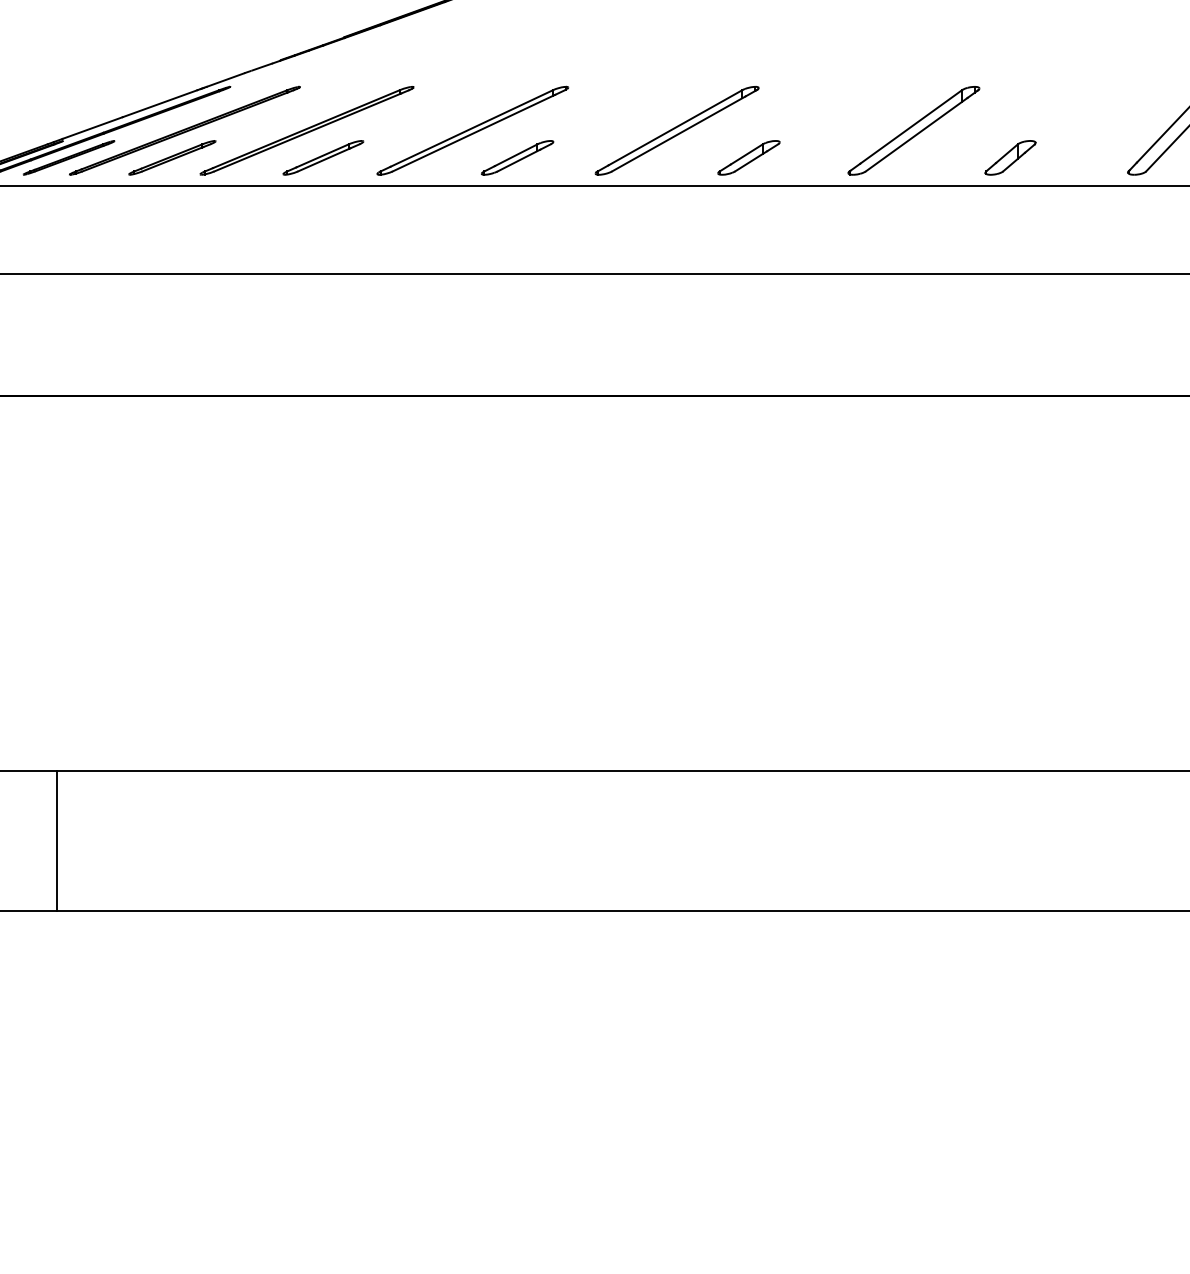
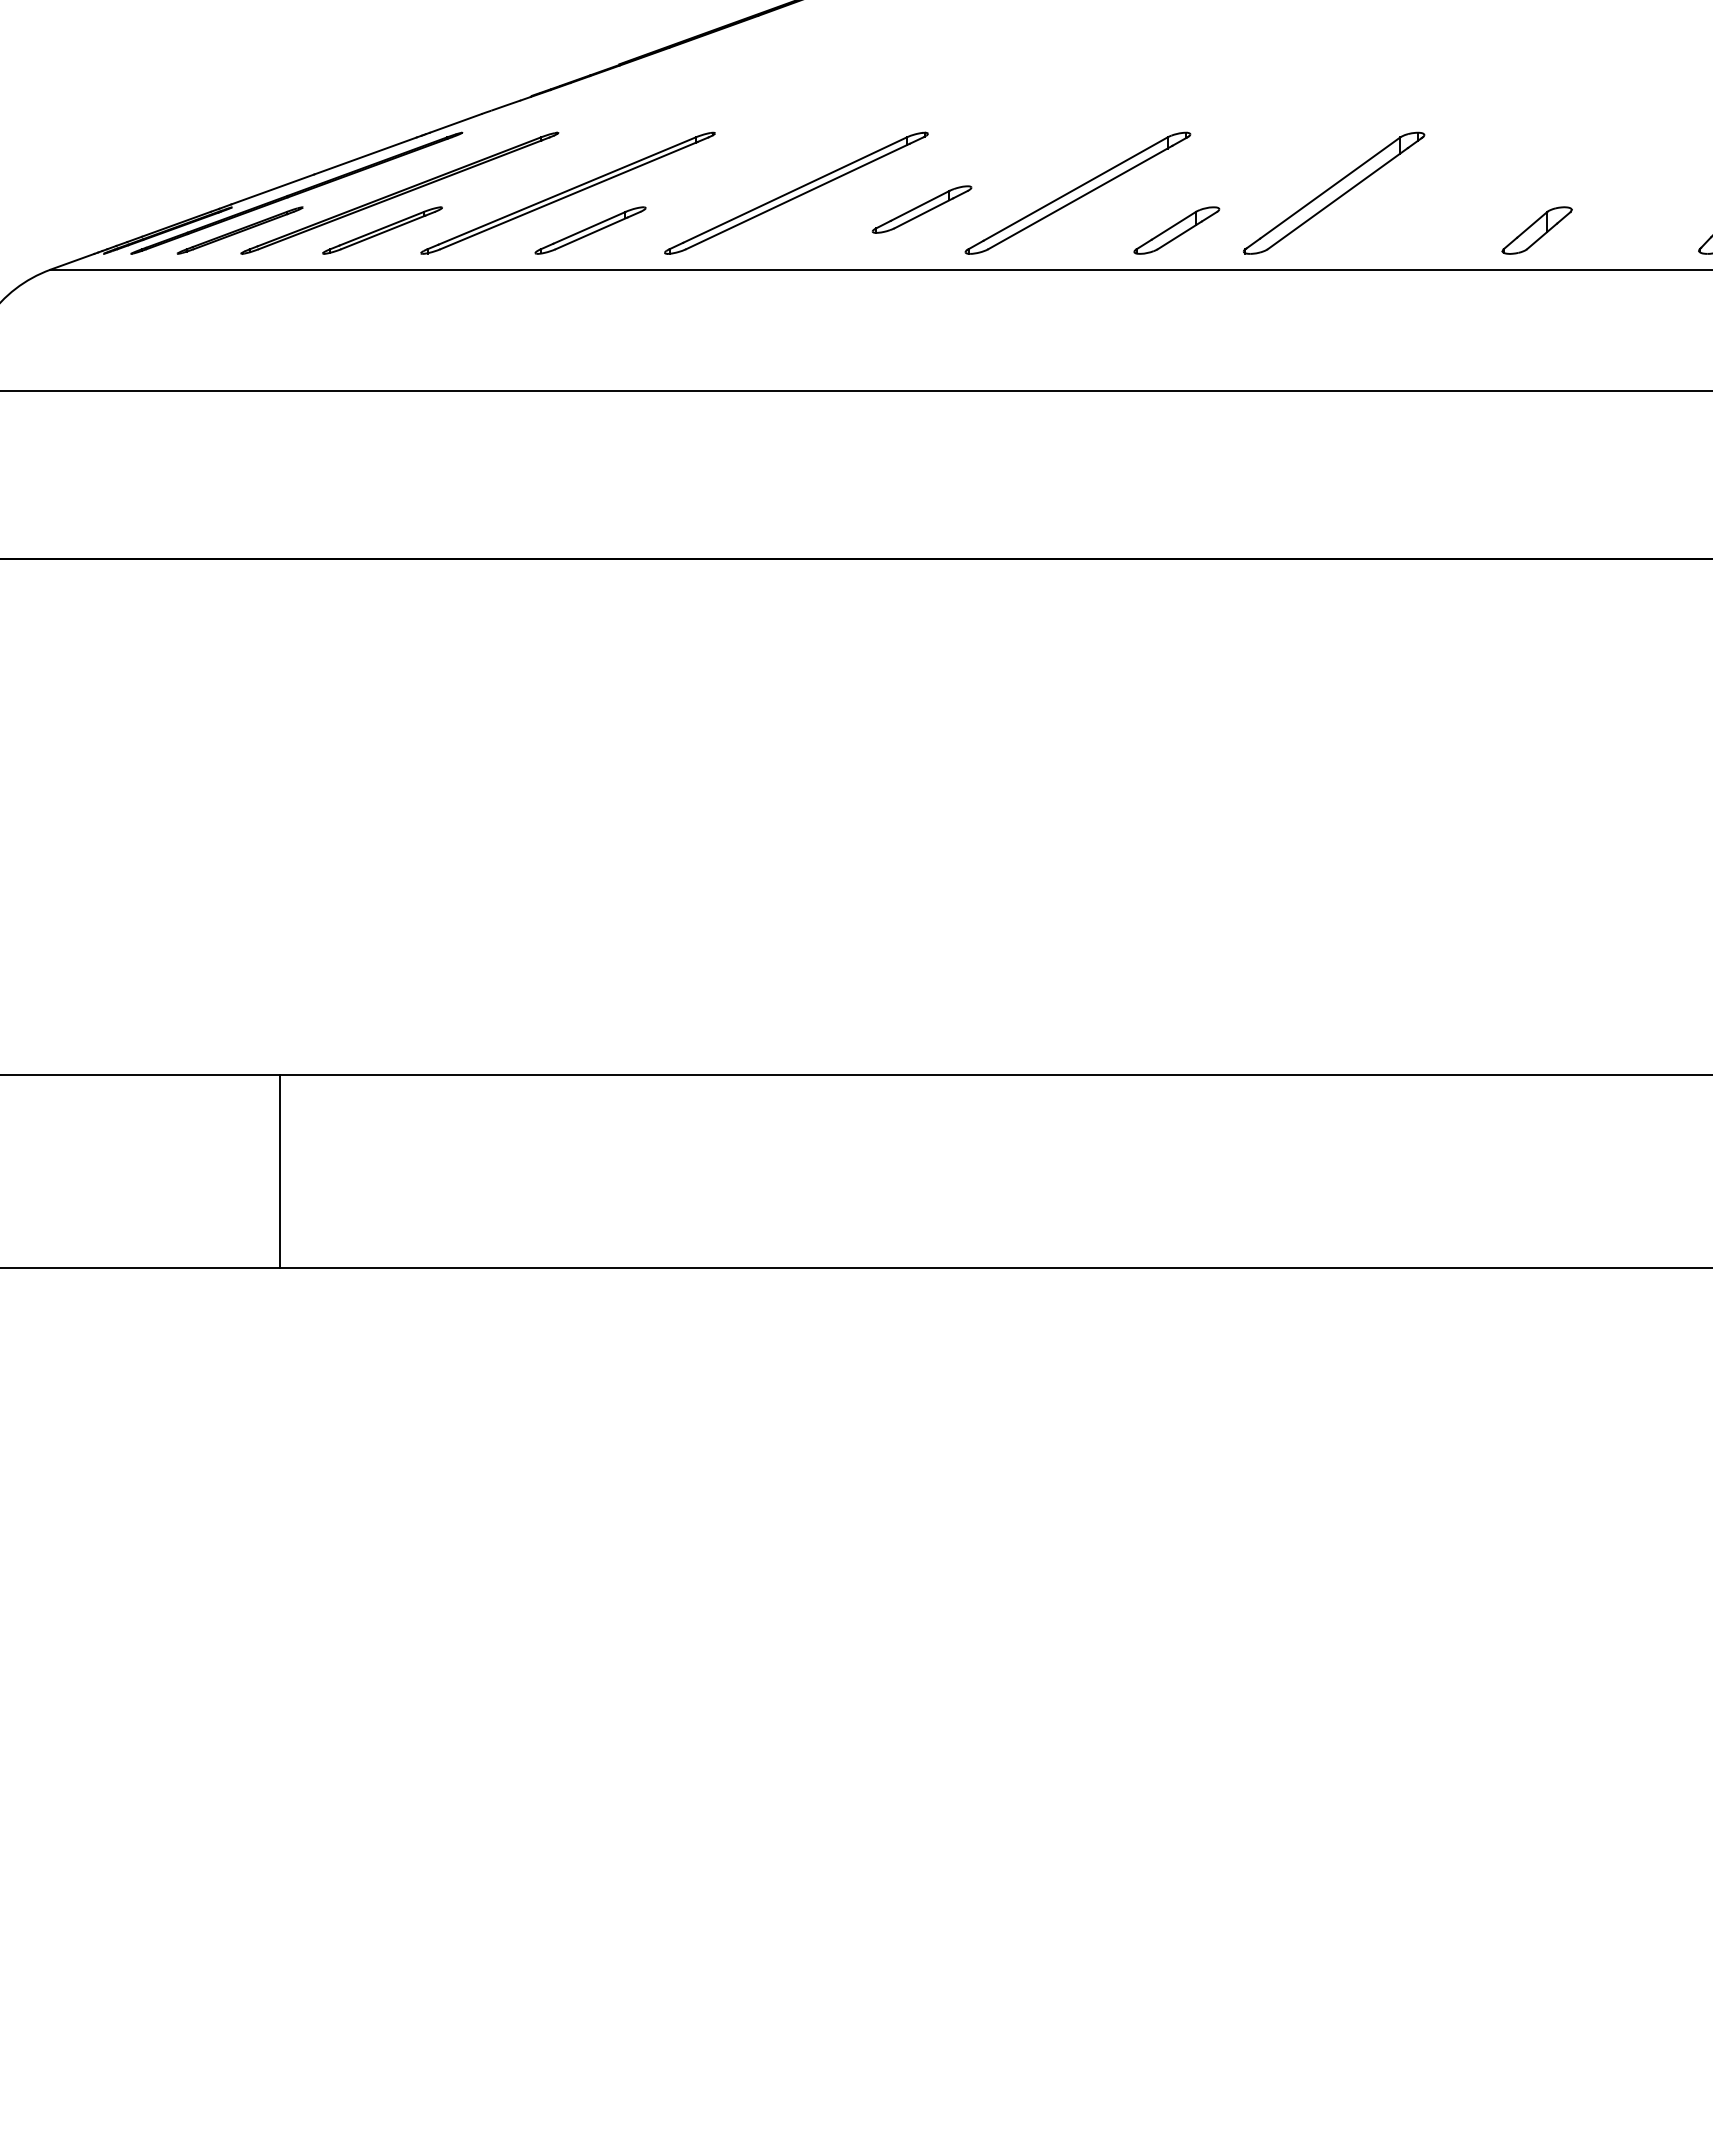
part: (914, 130) -> (1334, 192), moved
part: (517, 157) -> (921, 209), moved
line: (56, 840) -> (280, 1171), moved

